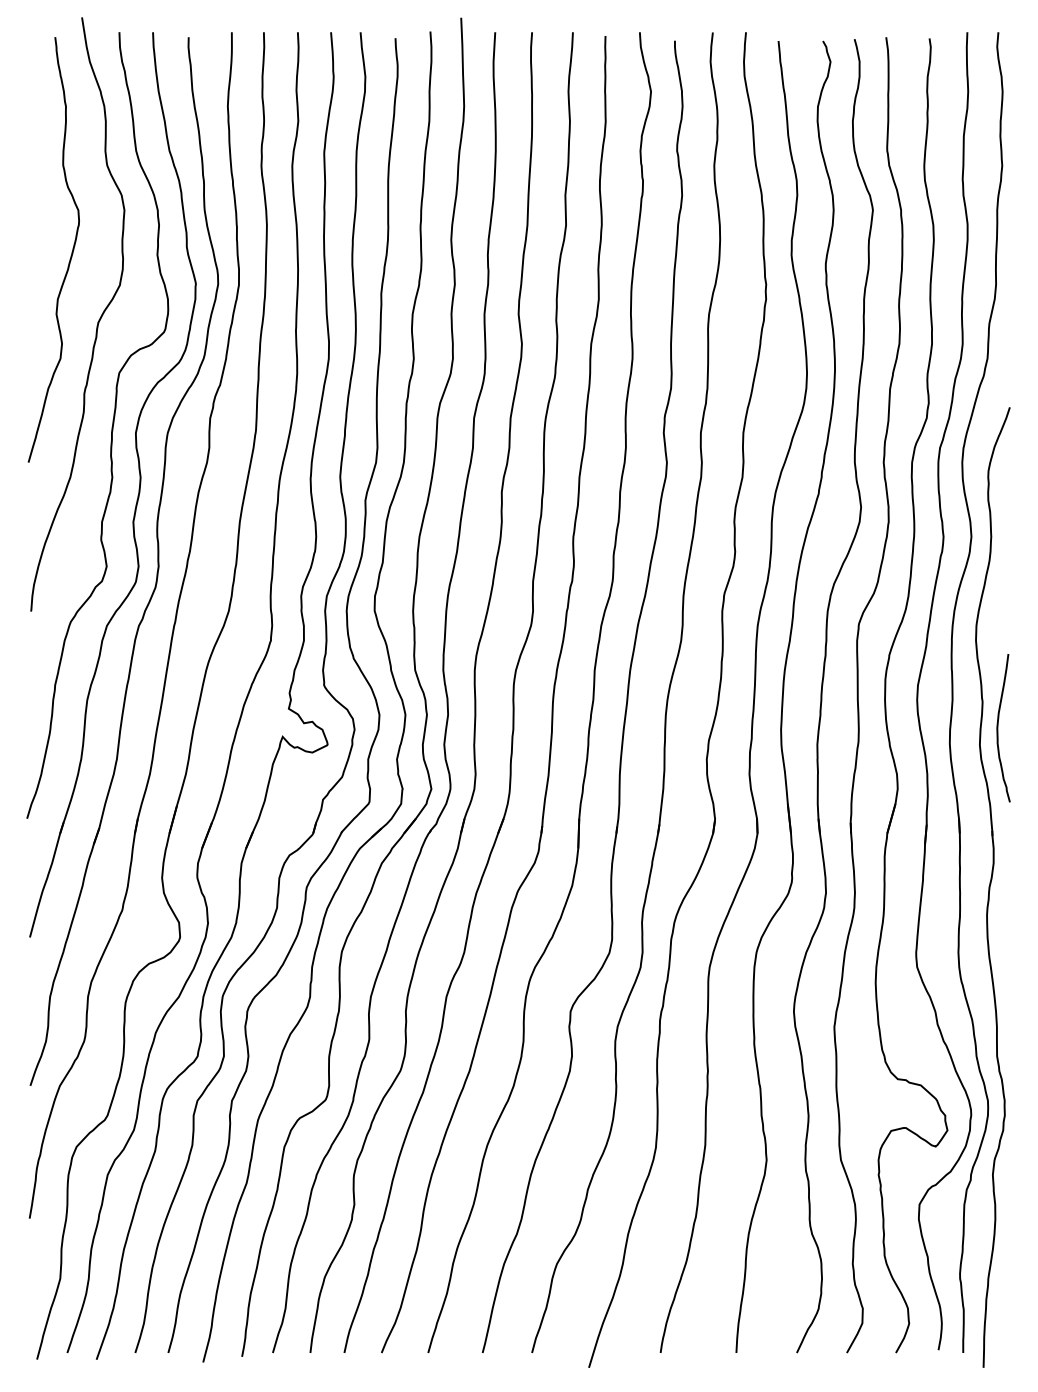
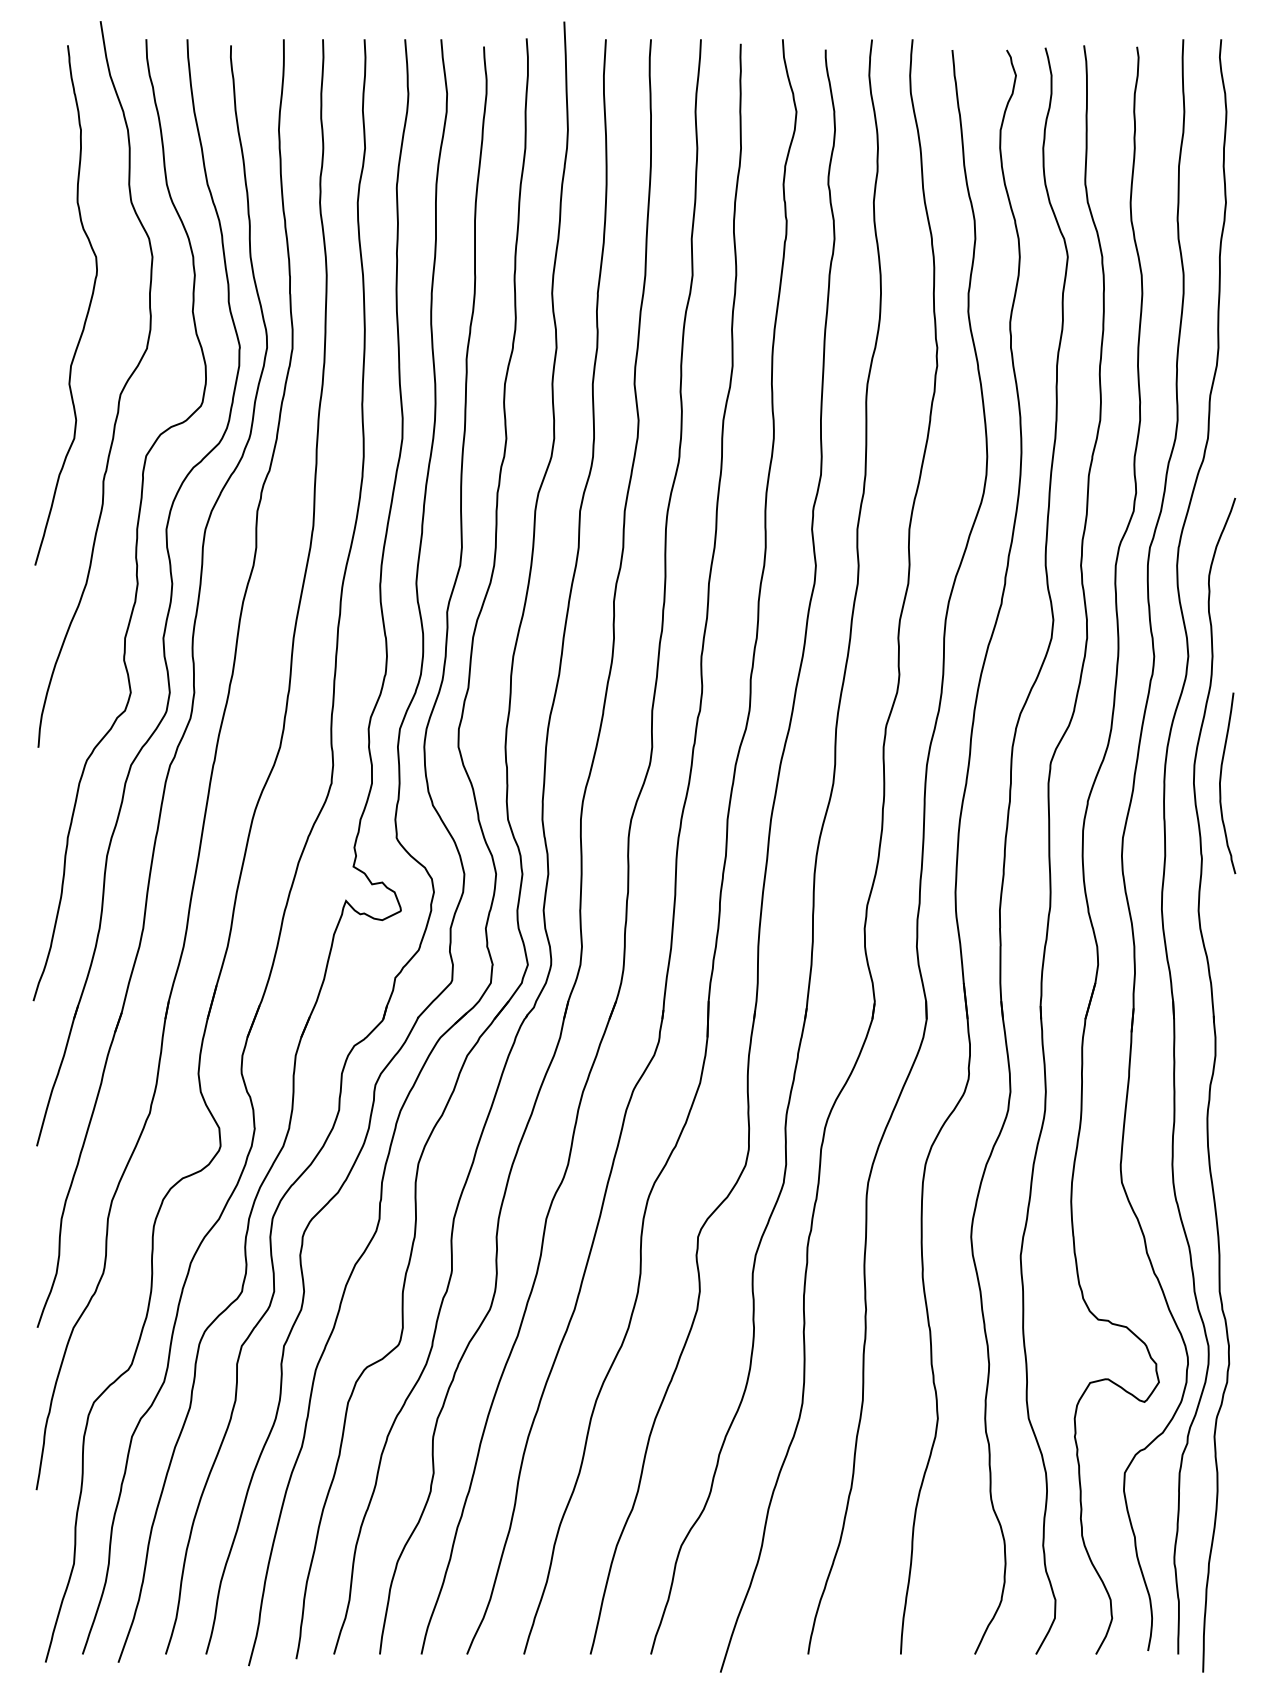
curve: (998, 725) -> (1221, 780), moved

